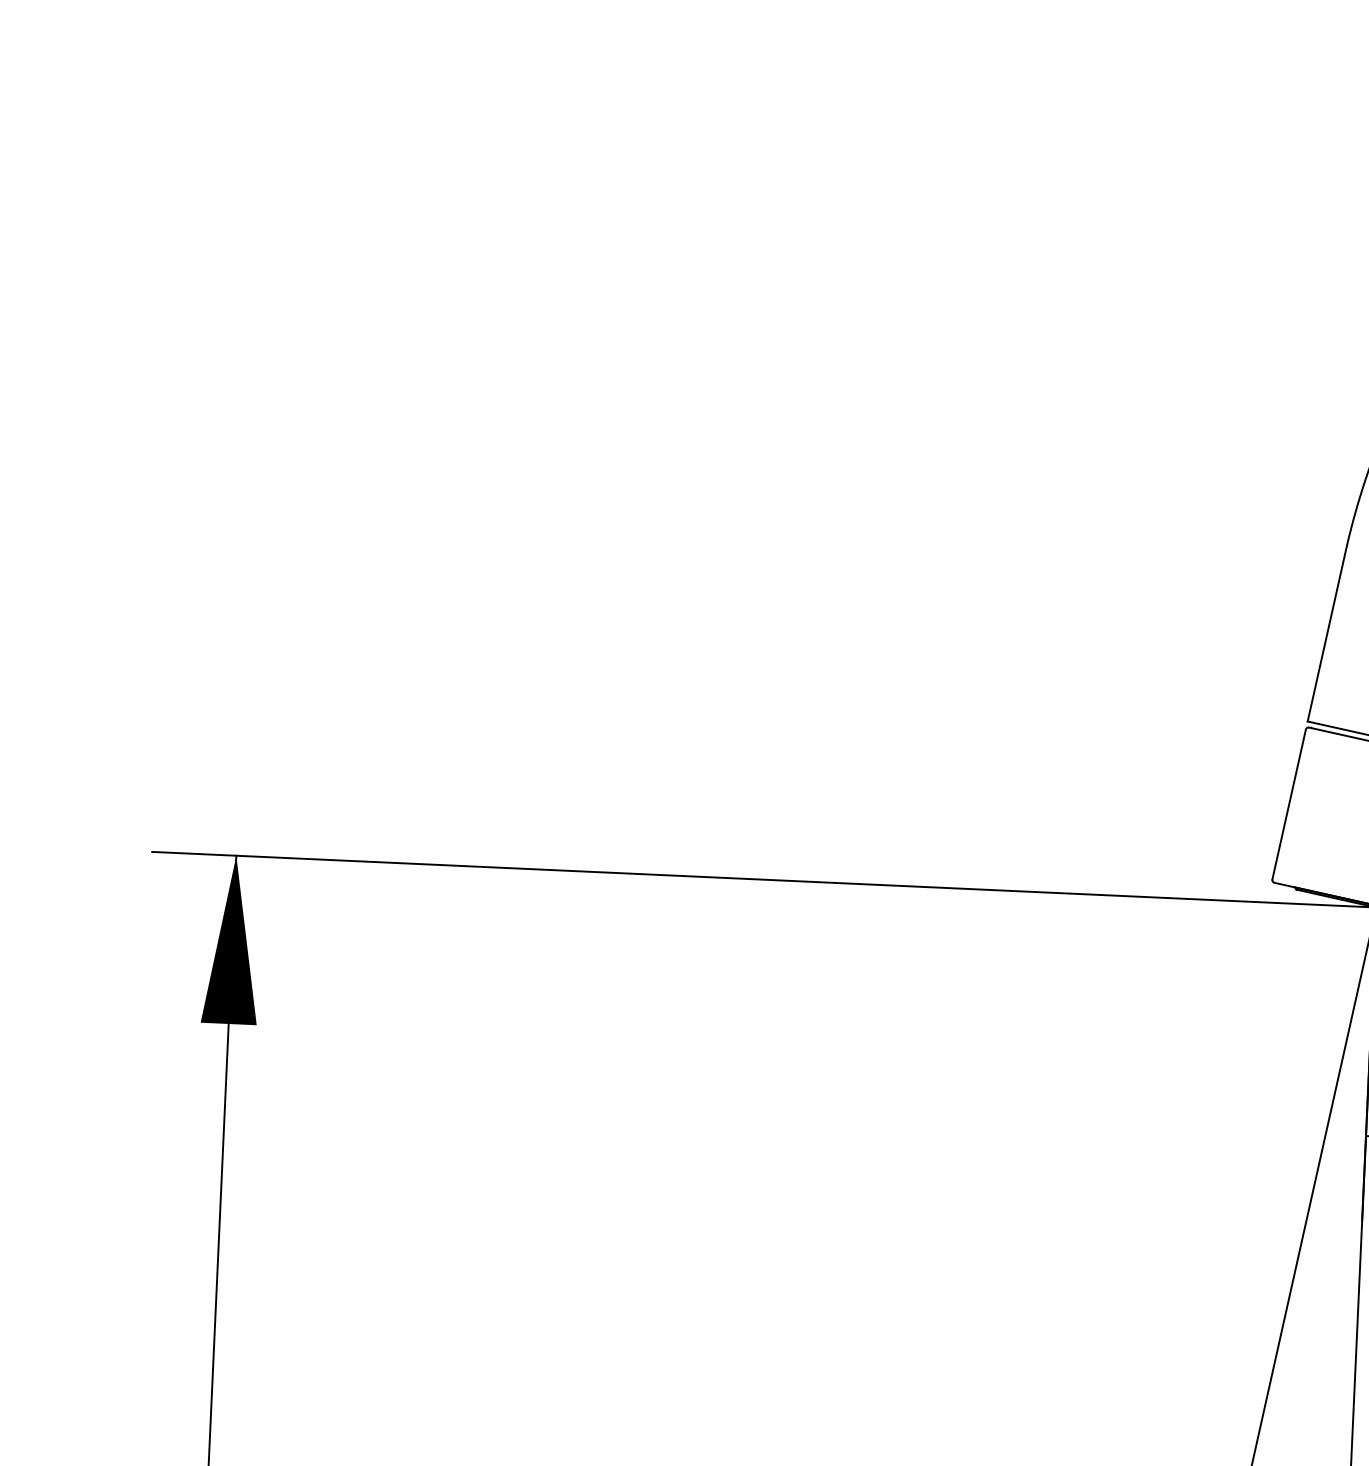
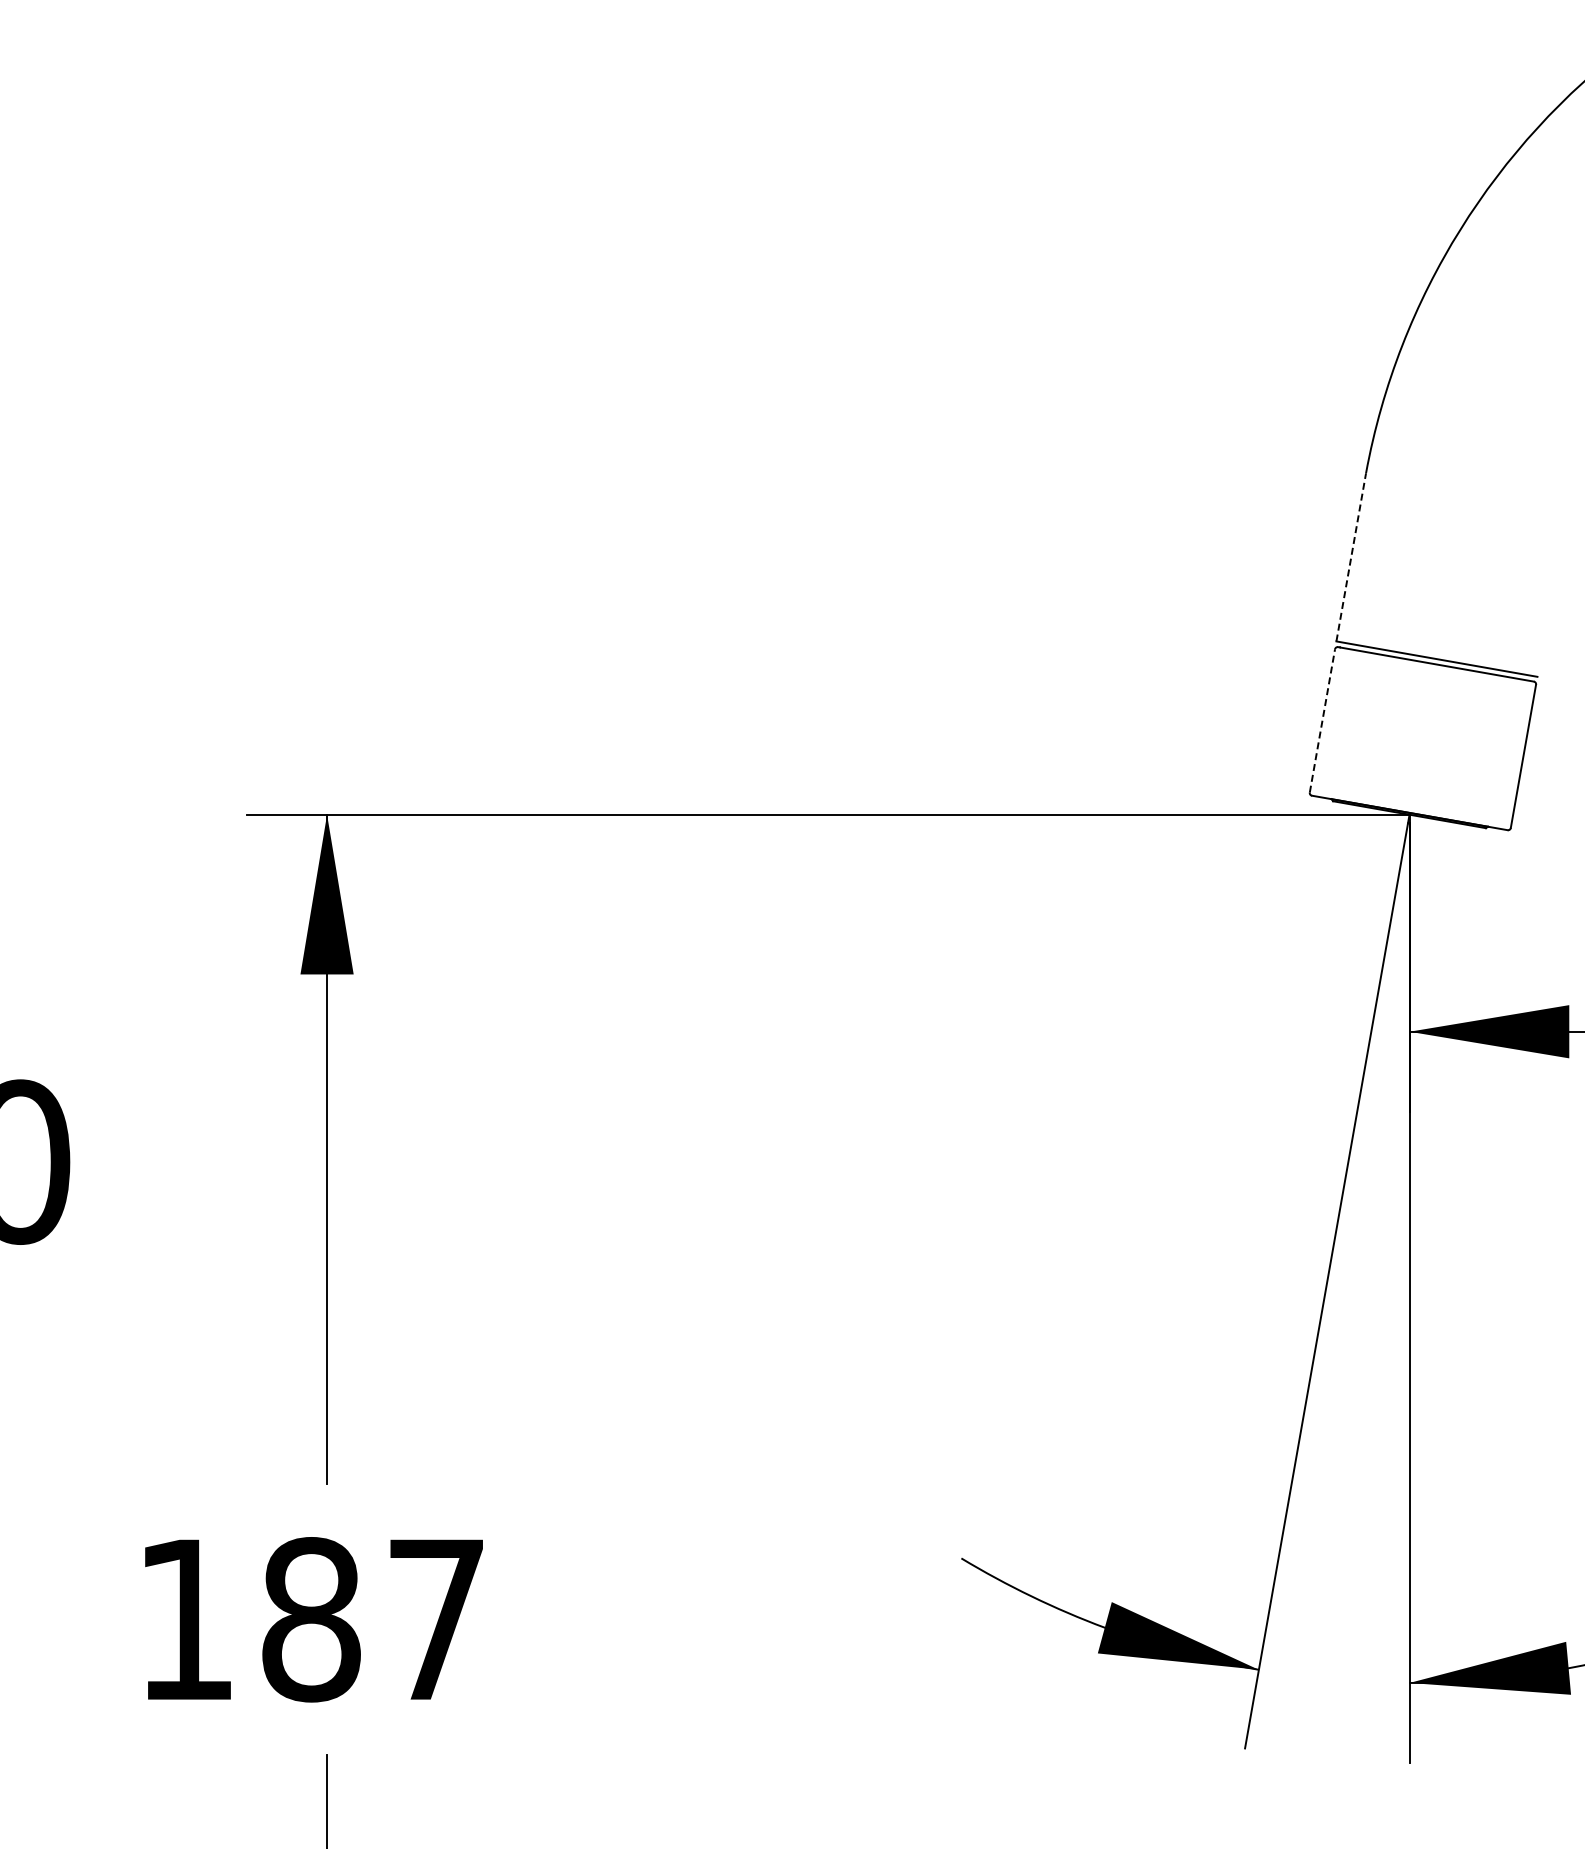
line: (1327, 632) -> (1351, 556), solid -> dashed
line: (1289, 804) -> (1322, 720), solid -> dashed

